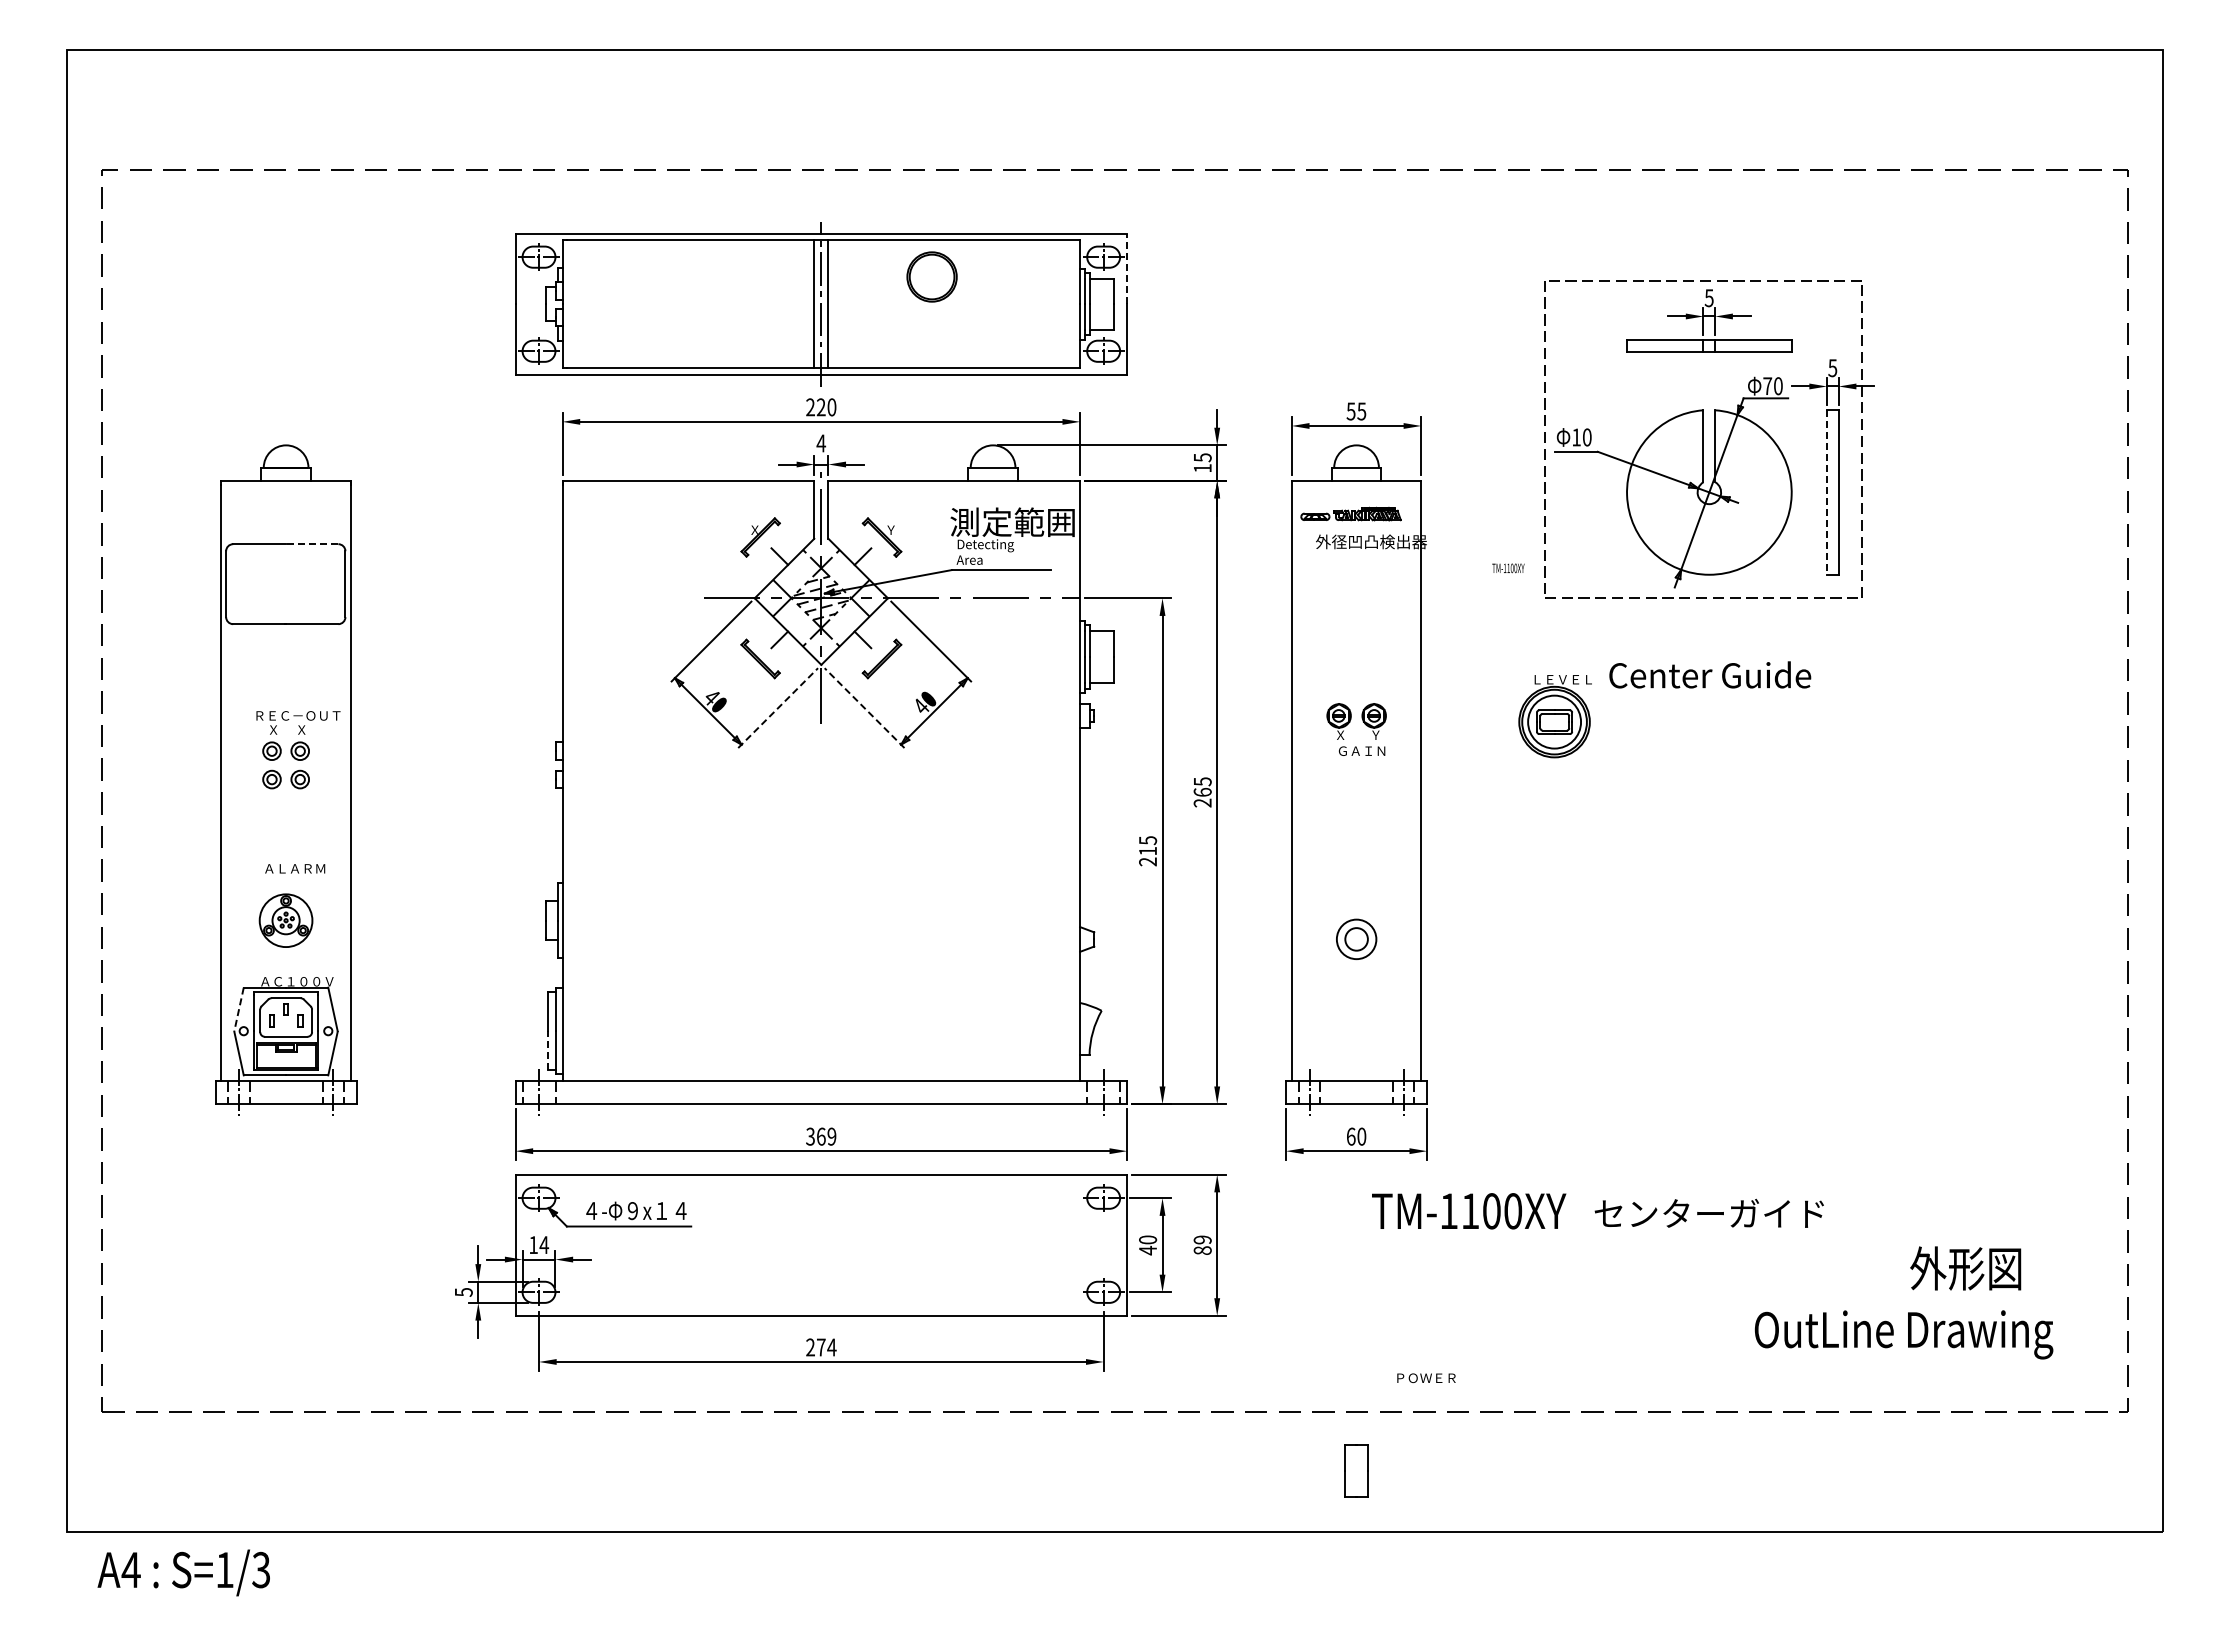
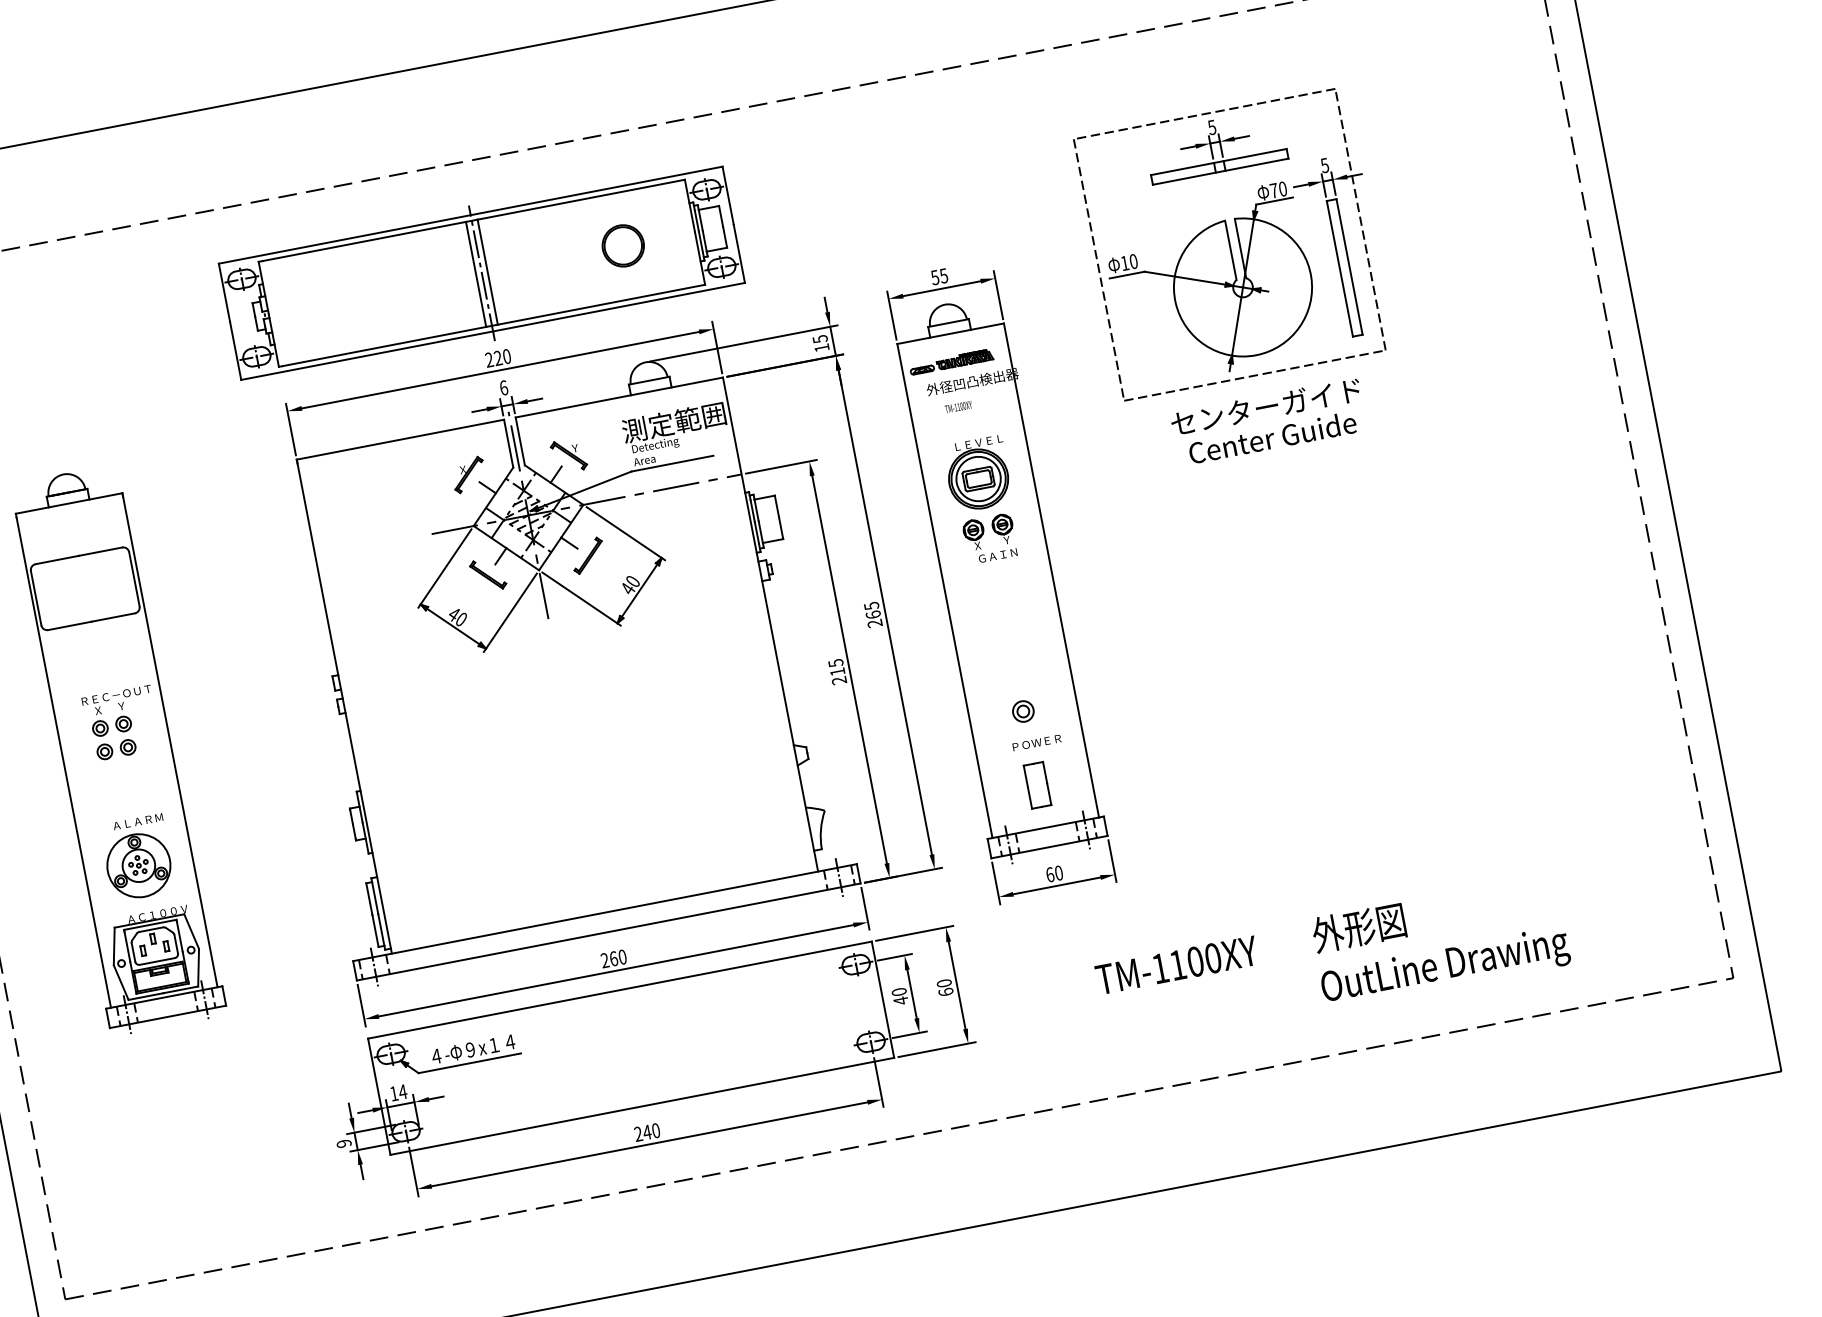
line: (1127, 268) -> (728, 195), dashed -> solid
part: (931, 276) -> (622, 245), moved
text: (821, 443) -> (504, 387), 4 -> 6
line: (1827, 492) -> (1340, 268), dashed -> solid
line: (311, 544) -> (100, 552), dashed -> solid
text: (1508, 568) -> (958, 407), moved
line: (778, 707) -> (510, 612), dashed -> solid
line: (864, 707) -> (581, 598), dashed -> solid
part: (1554, 716) -> (977, 474), moved
text: (301, 729) -> (121, 705), Ｘ -> Ｙ
part: (285, 920) -> (138, 865), size x1.43
part: (1356, 939) -> (1023, 711), size x0.62
line: (238, 1009) -> (113, 946), dashed -> solid
line: (548, 1049) -> (375, 930), dashed -> solid
text: (821, 1136) -> (614, 958), 369 -> 260
text: (1469, 1211) -> (1177, 965), moved
text: (1708, 1212) -> (1265, 406), moved
text: (1202, 1244) -> (944, 987), 89 -> 60
text: (1965, 1268) -> (1358, 927), moved
text: (463, 1292) -> (343, 1143), 5 -> 9
text: (1903, 1334) -> (1444, 967), moved
text: (826, 1347) -> (651, 1131), 274 -> 240
text: (1426, 1378) -> (1037, 743), moved
part: (1356, 1470) -> (1037, 784), moved

